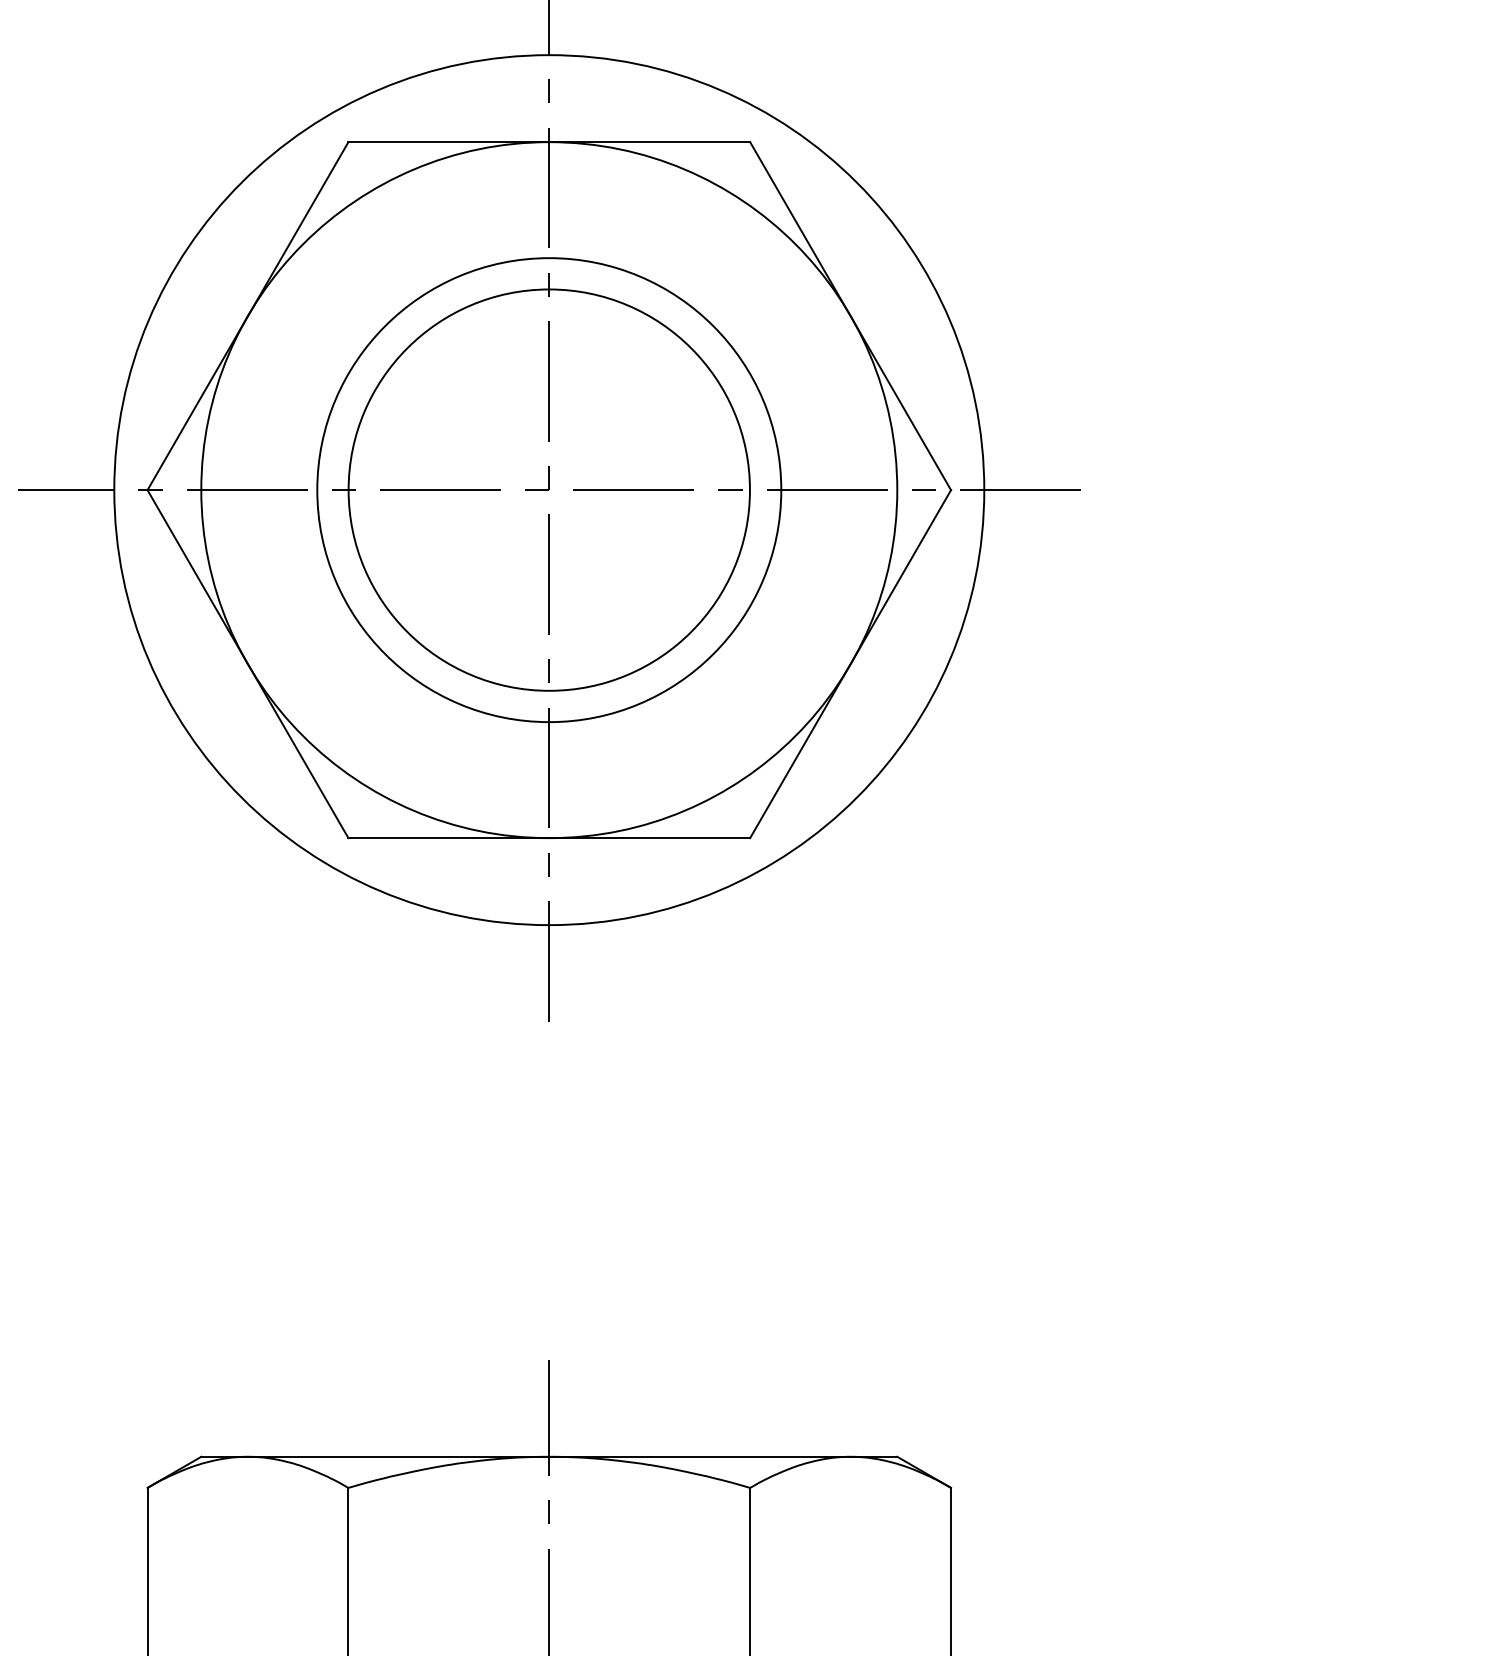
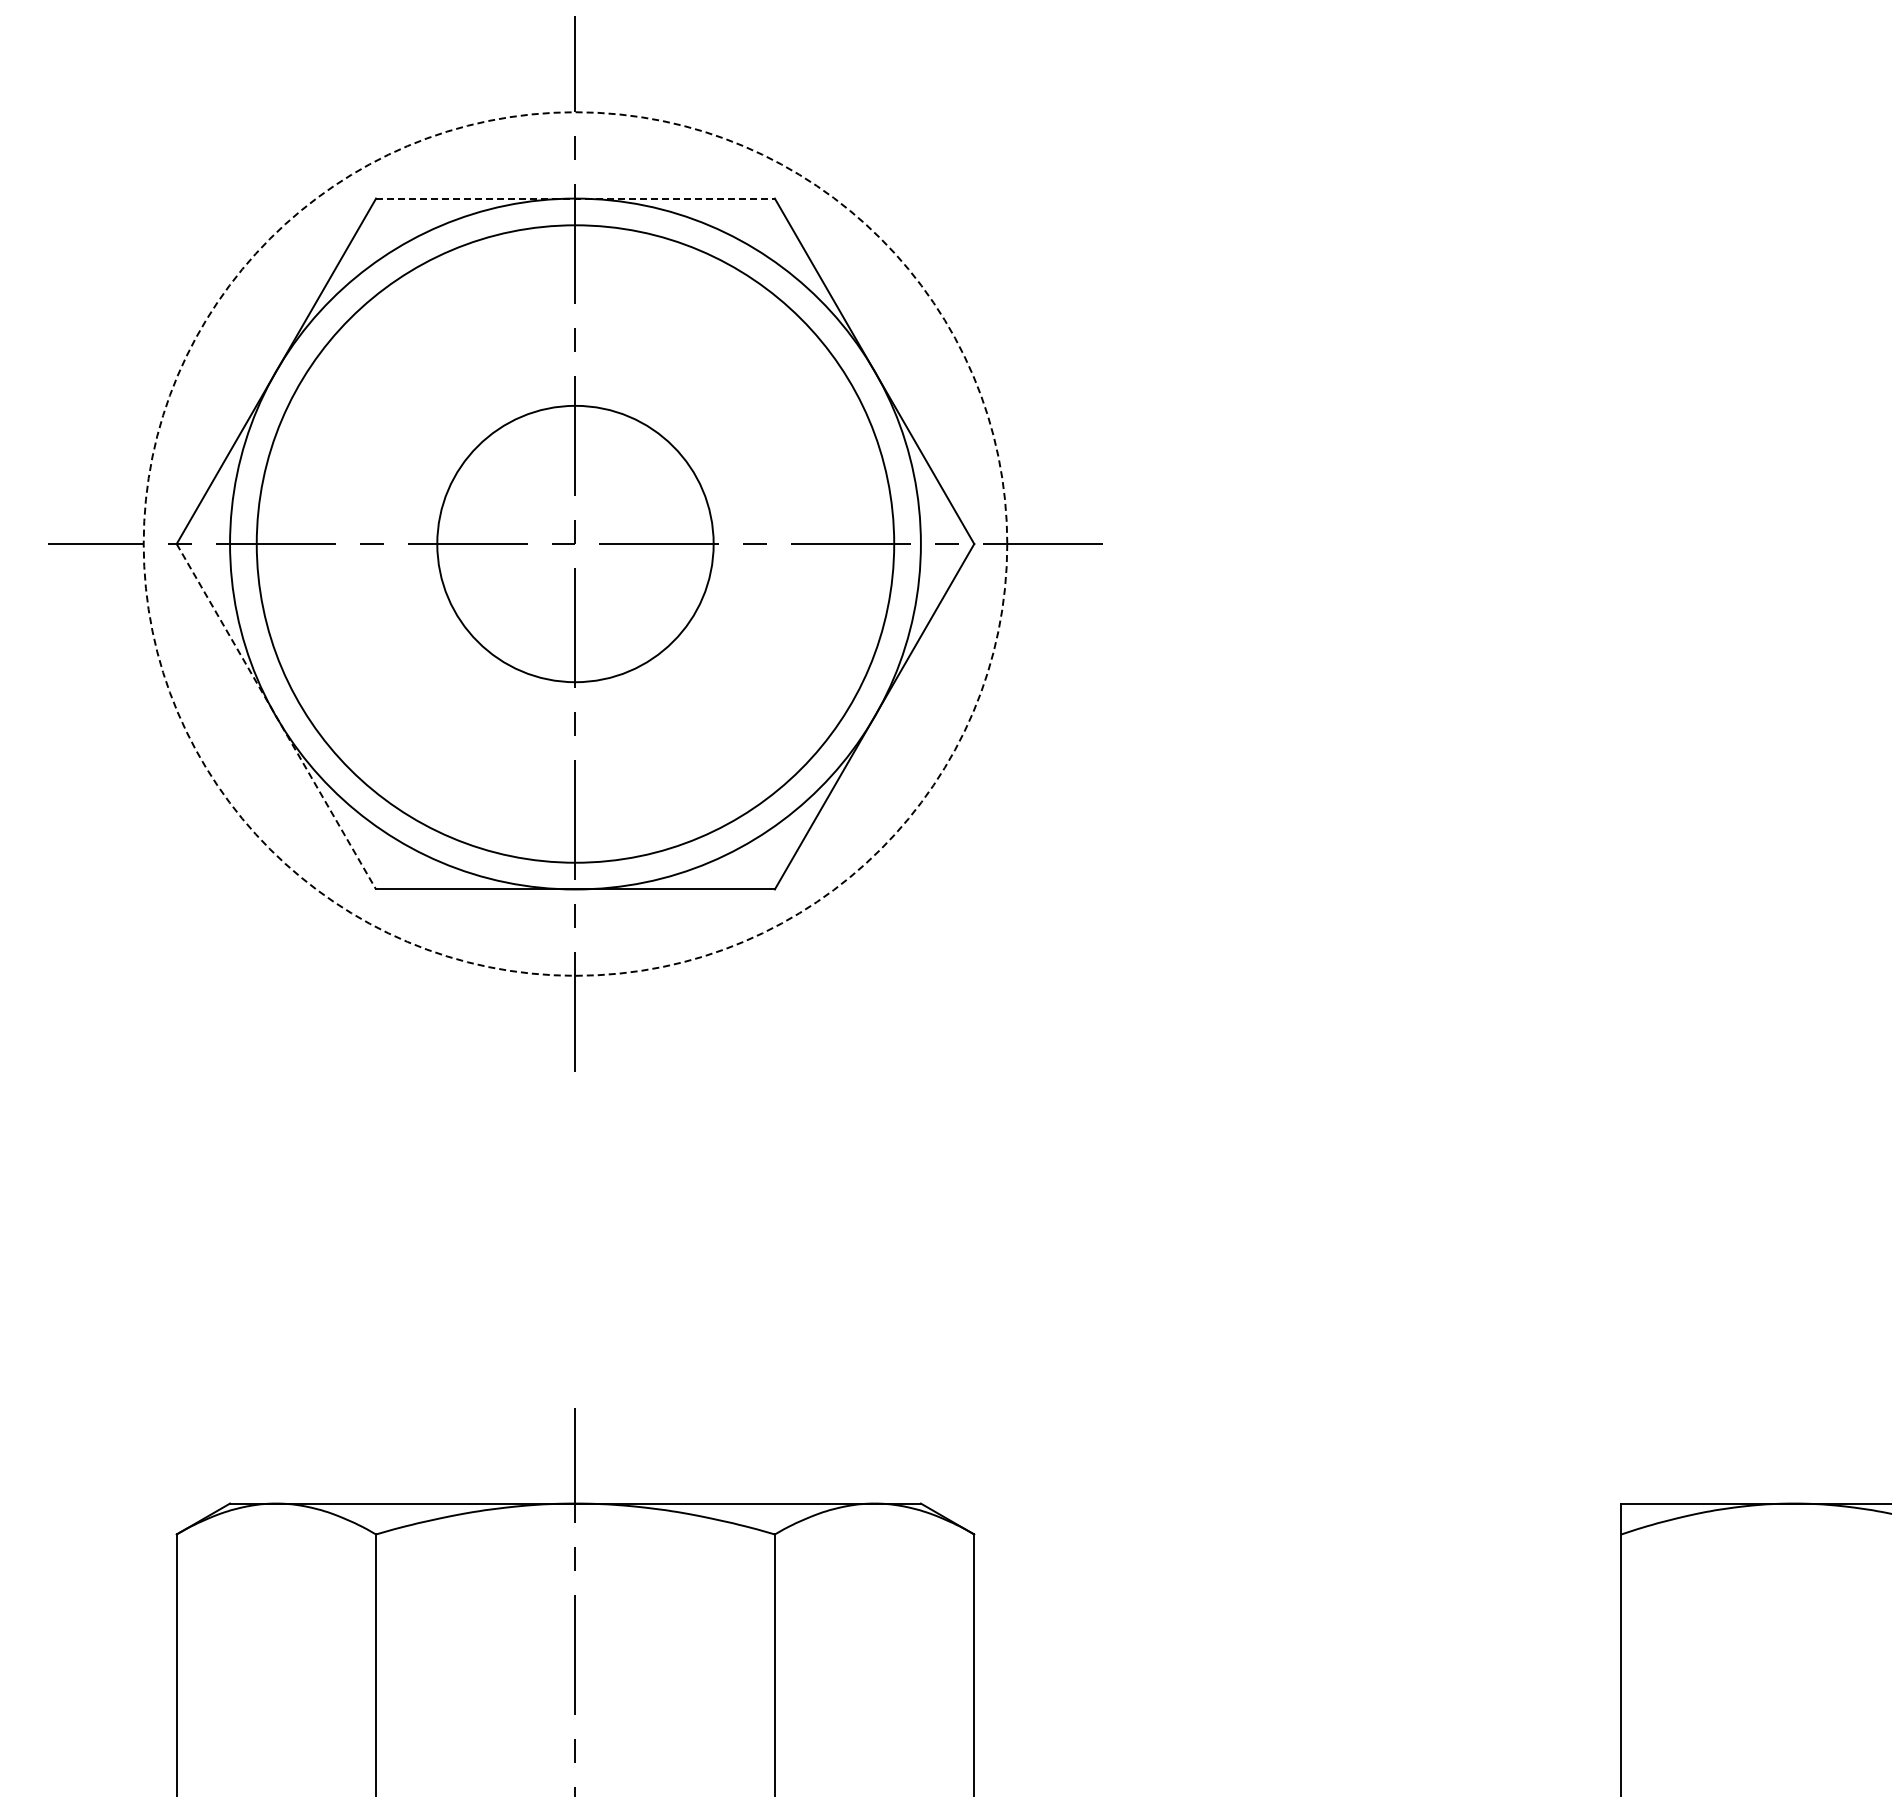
line: (549, 142) -> (575, 198), solid -> dashed
circle: (549, 489) -> (575, 543), size x0.6
circle: (549, 489) -> (575, 543), size x1.6
circle: (549, 489) -> (575, 543), solid -> dashed
line: (248, 664) -> (276, 717), solid -> dashed

